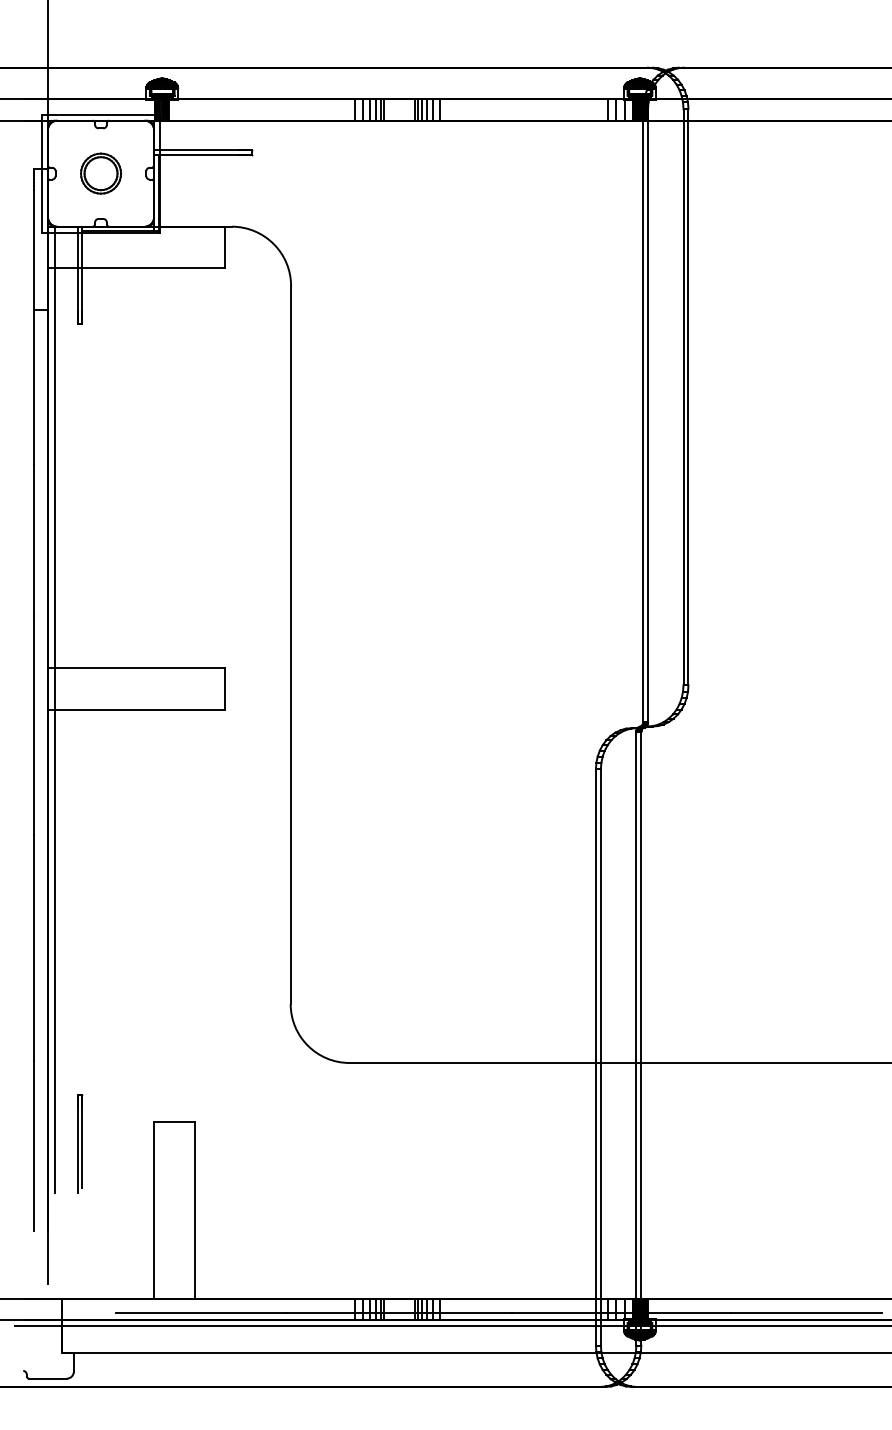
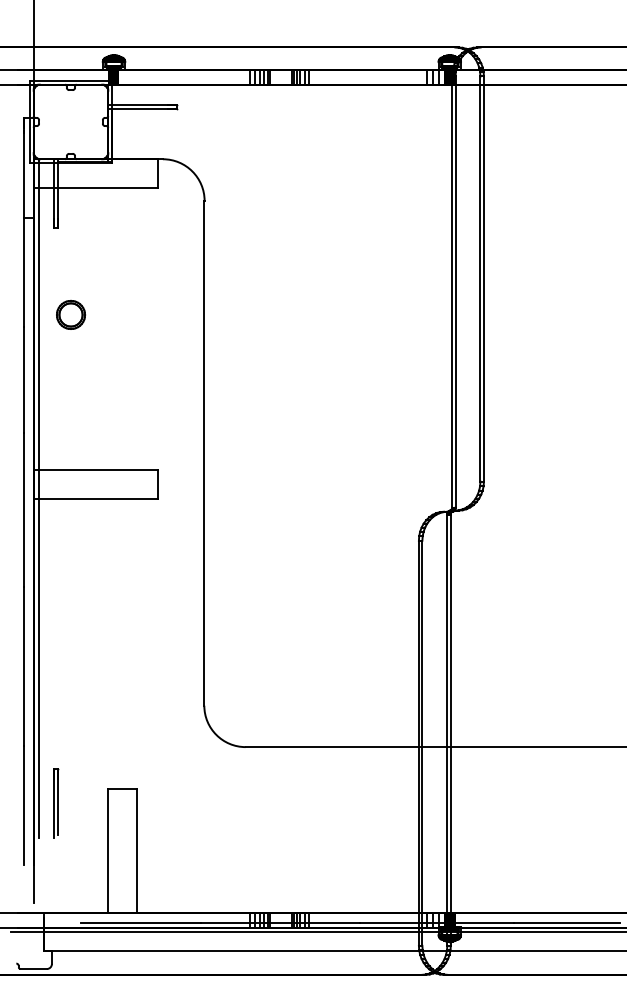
part: (100, 172) -> (70, 314), moved

